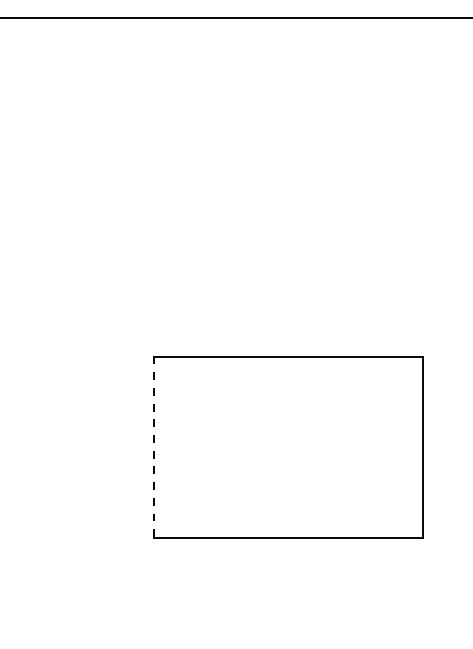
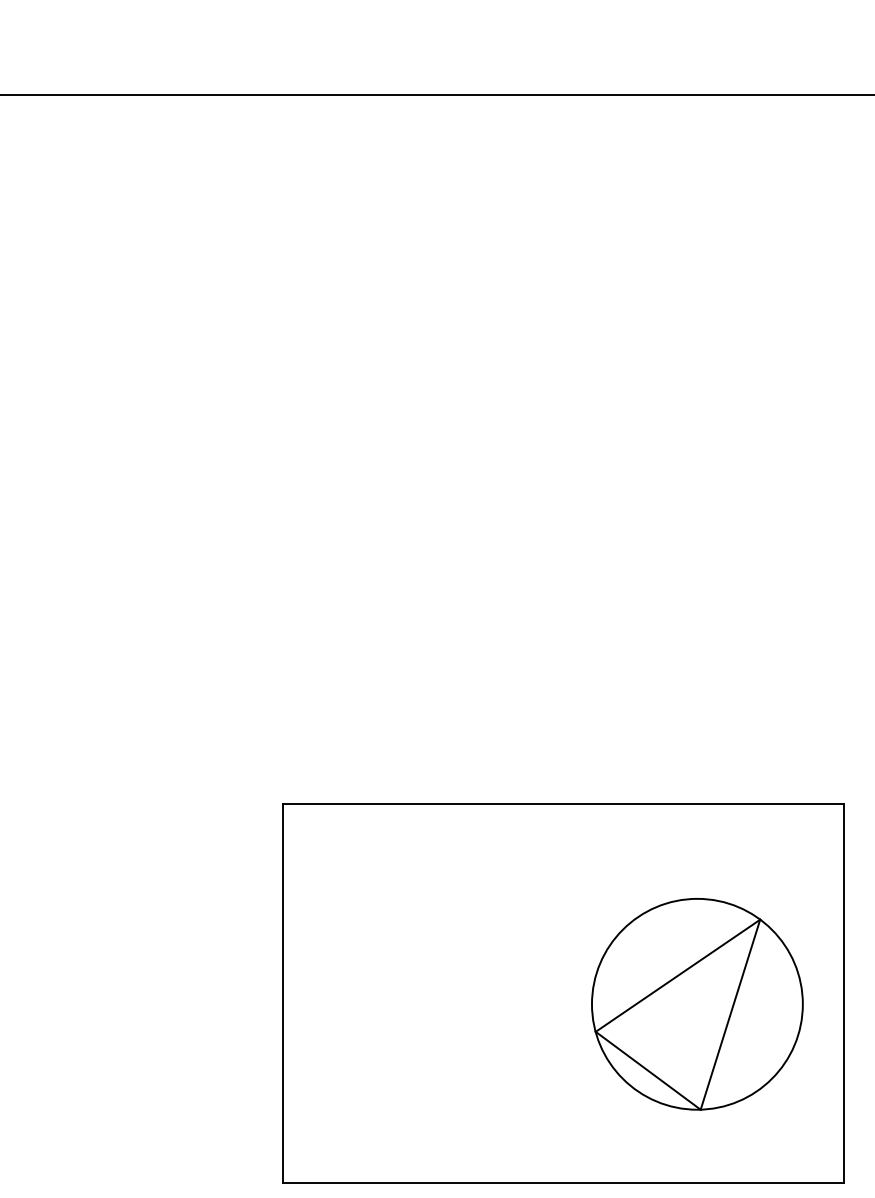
line: (154, 447) -> (283, 993), dashed -> solid
part: (352, 452) -> (697, 1004), added

